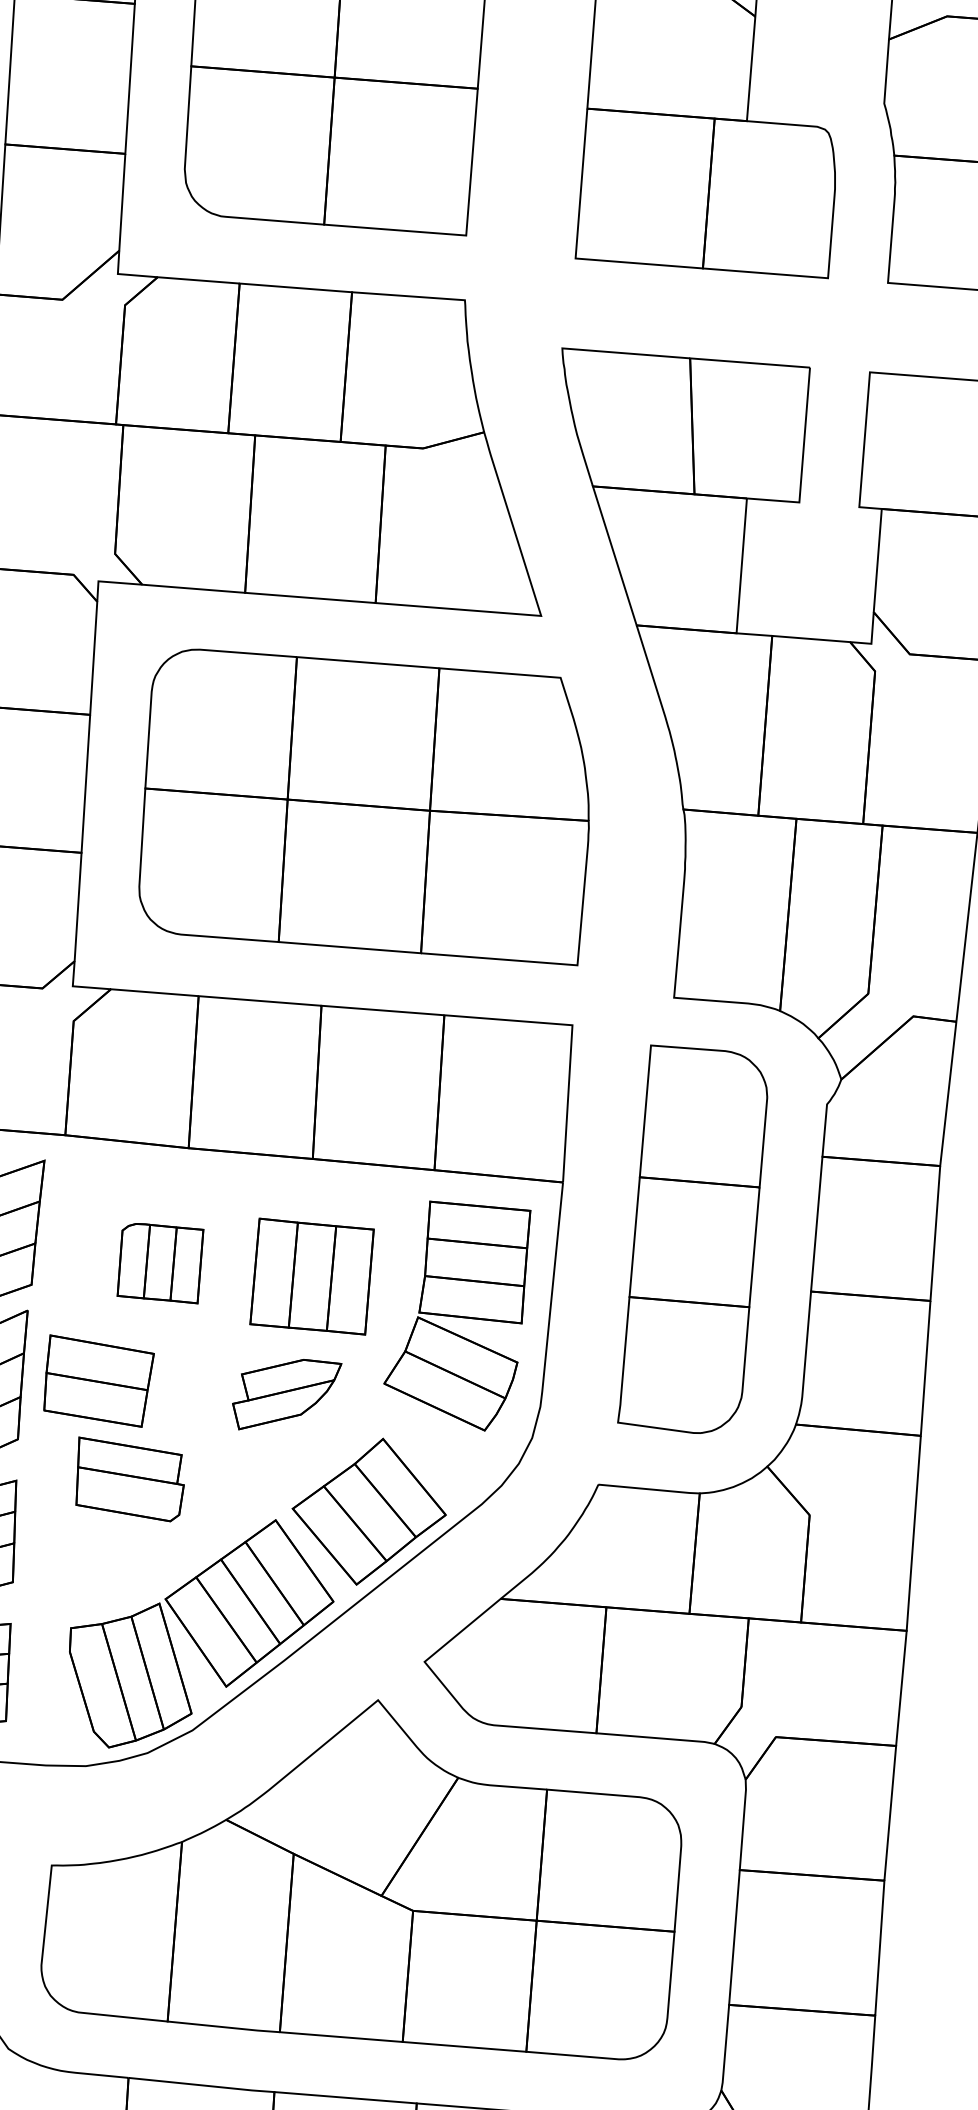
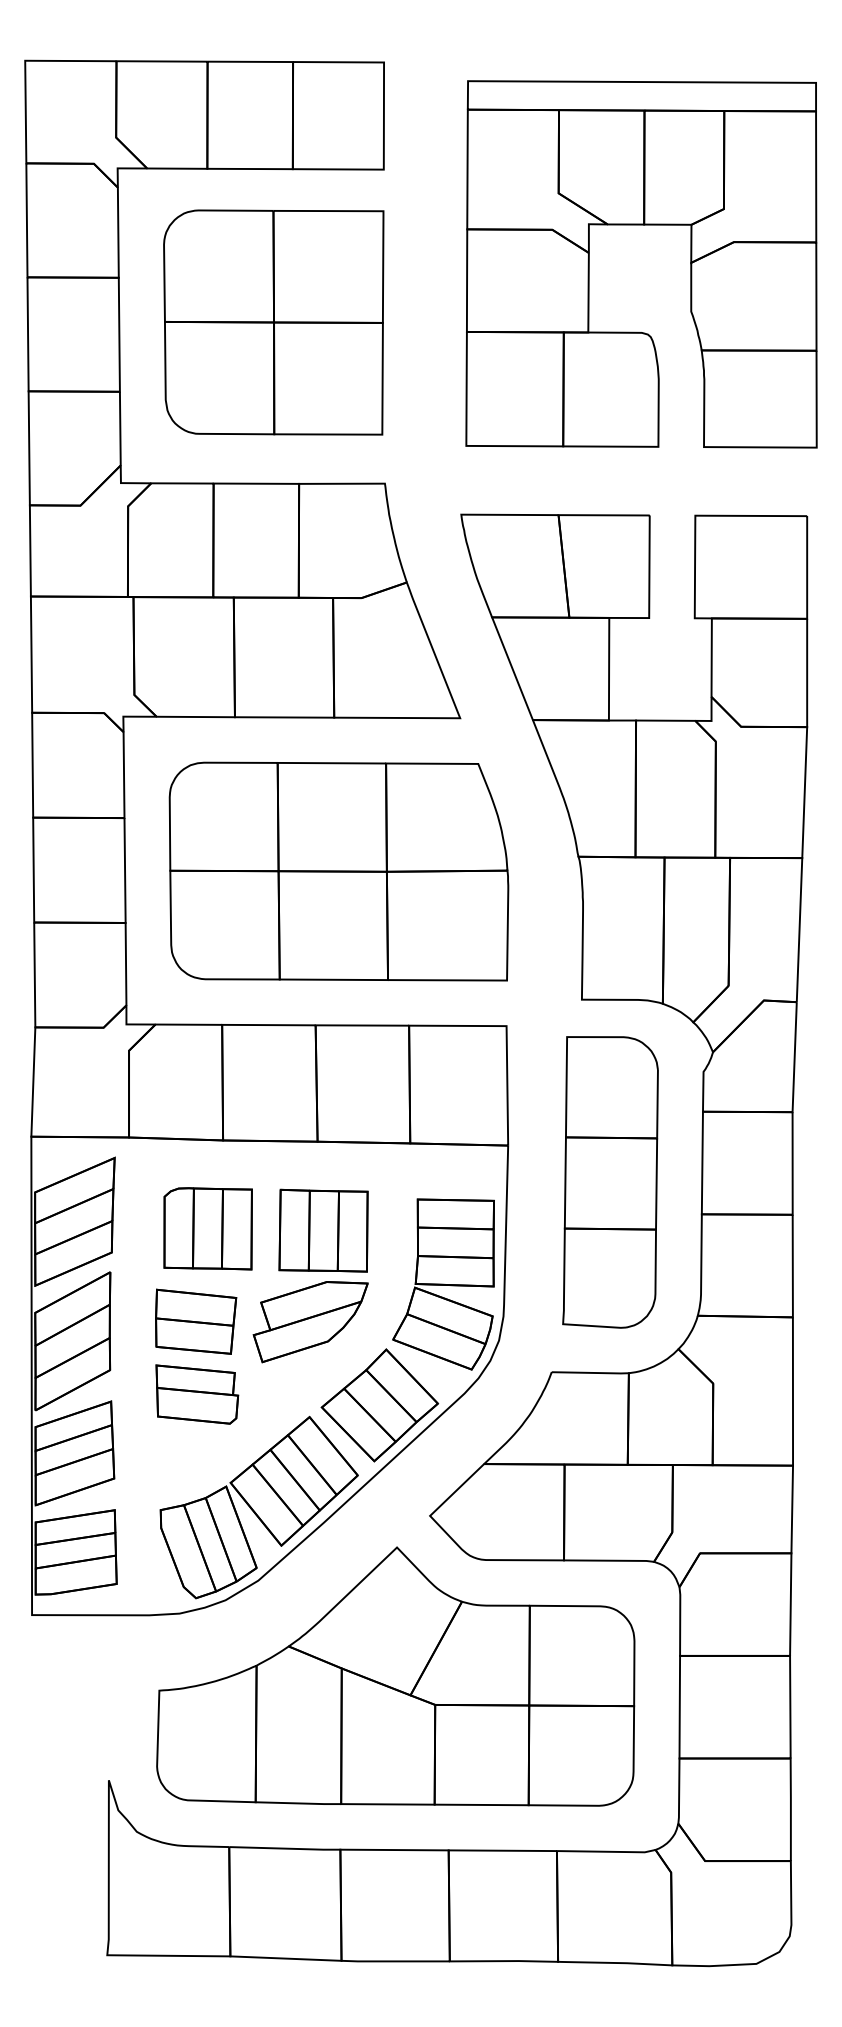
part: (159, 1262) -> (207, 1228), size x1.43
part: (455, 1315) -> (443, 1284), moved
part: (99, 1380) -> (196, 1321), moved
part: (286, 1396) -> (310, 1322), size x1.43

